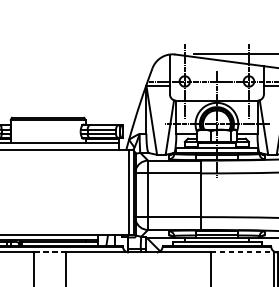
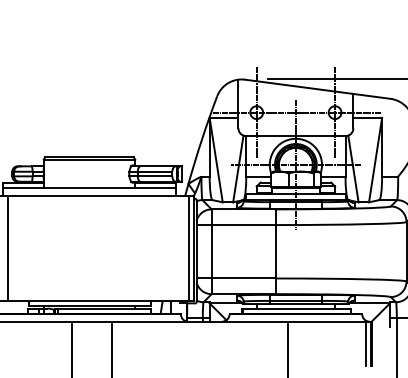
line: (50, 252) -> (92, 321), dashed -> solid
line: (241, 252) -> (326, 321), dashed -> solid

